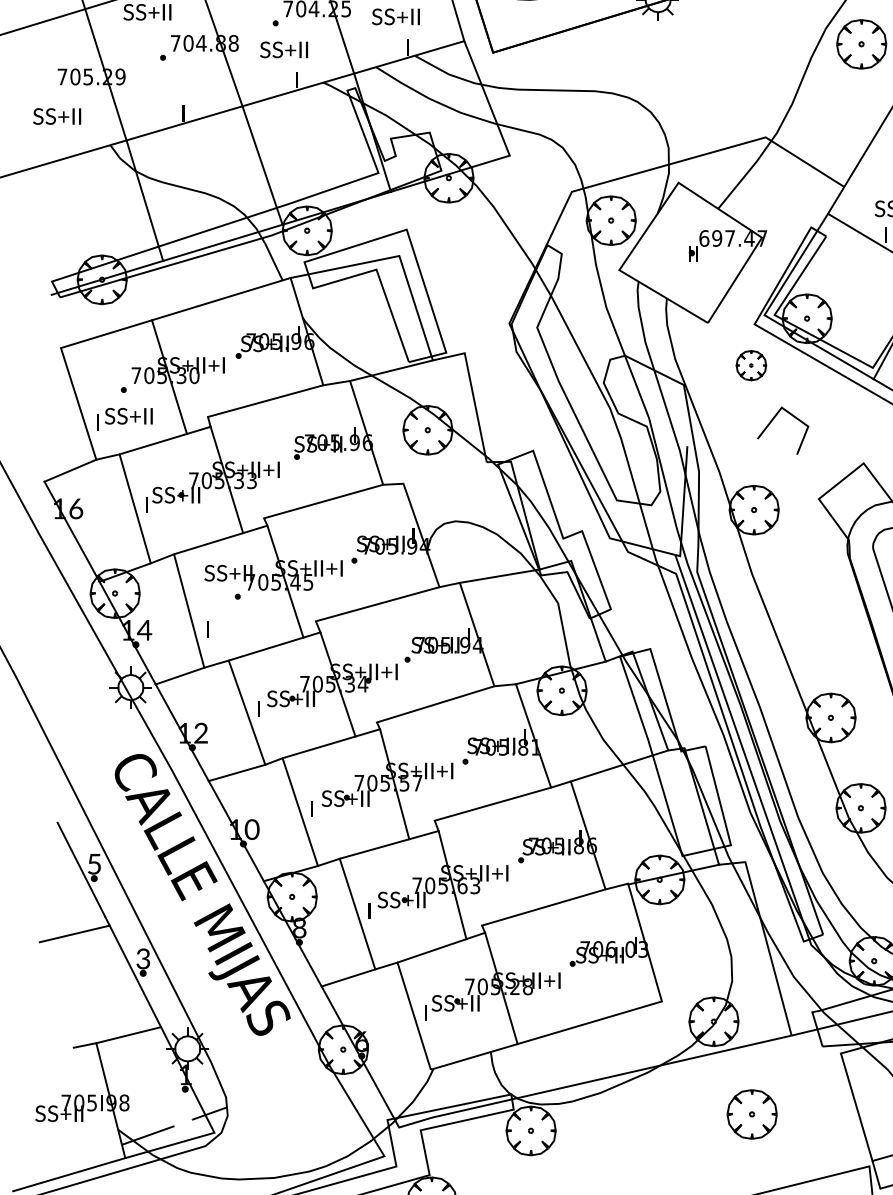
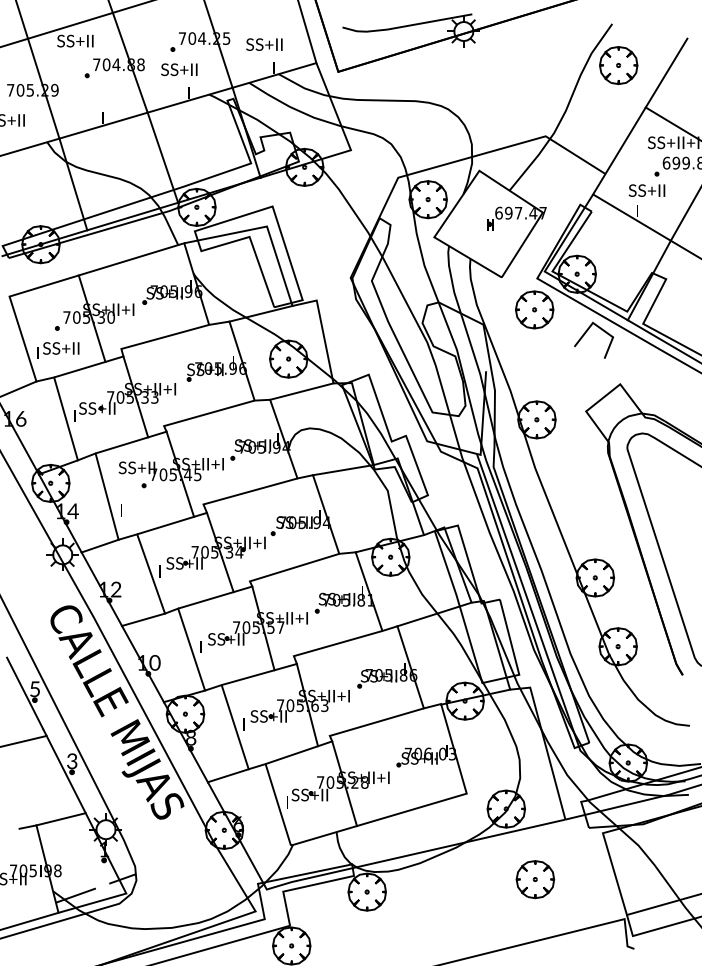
part: (750, 365) -> (534, 309), size x1.67
line: (772, 422) -> (585, 334), moved
line: (444, 472) -> (301, 391), added

